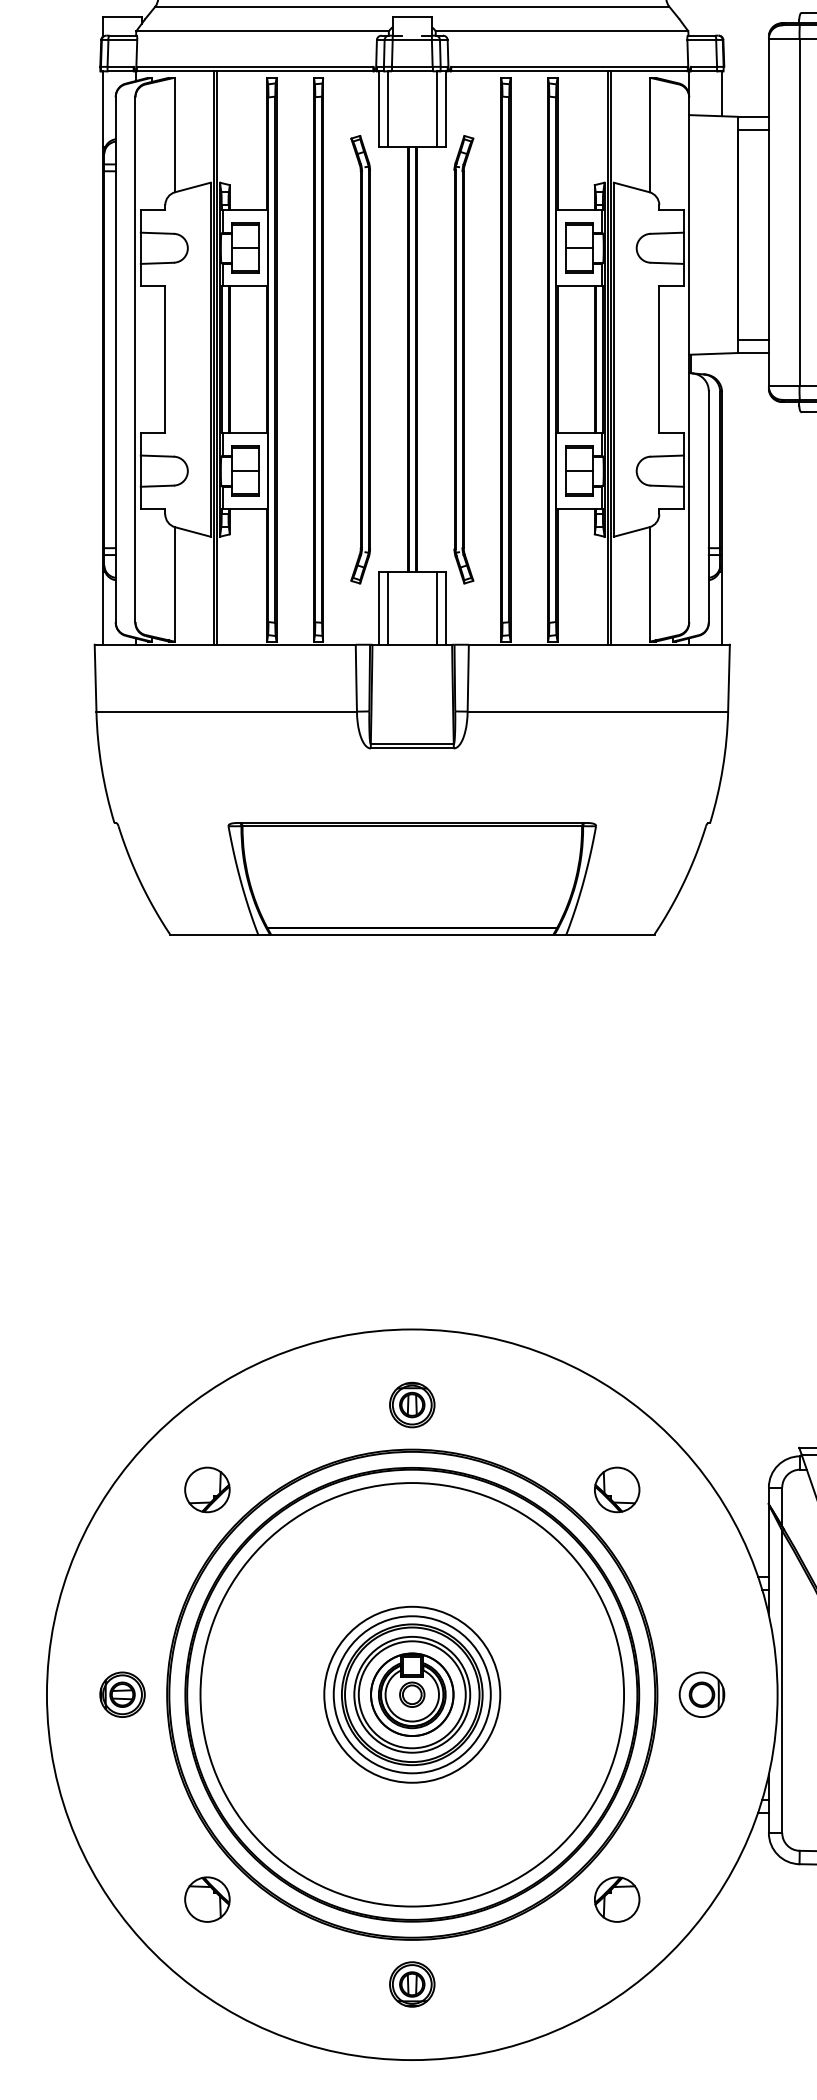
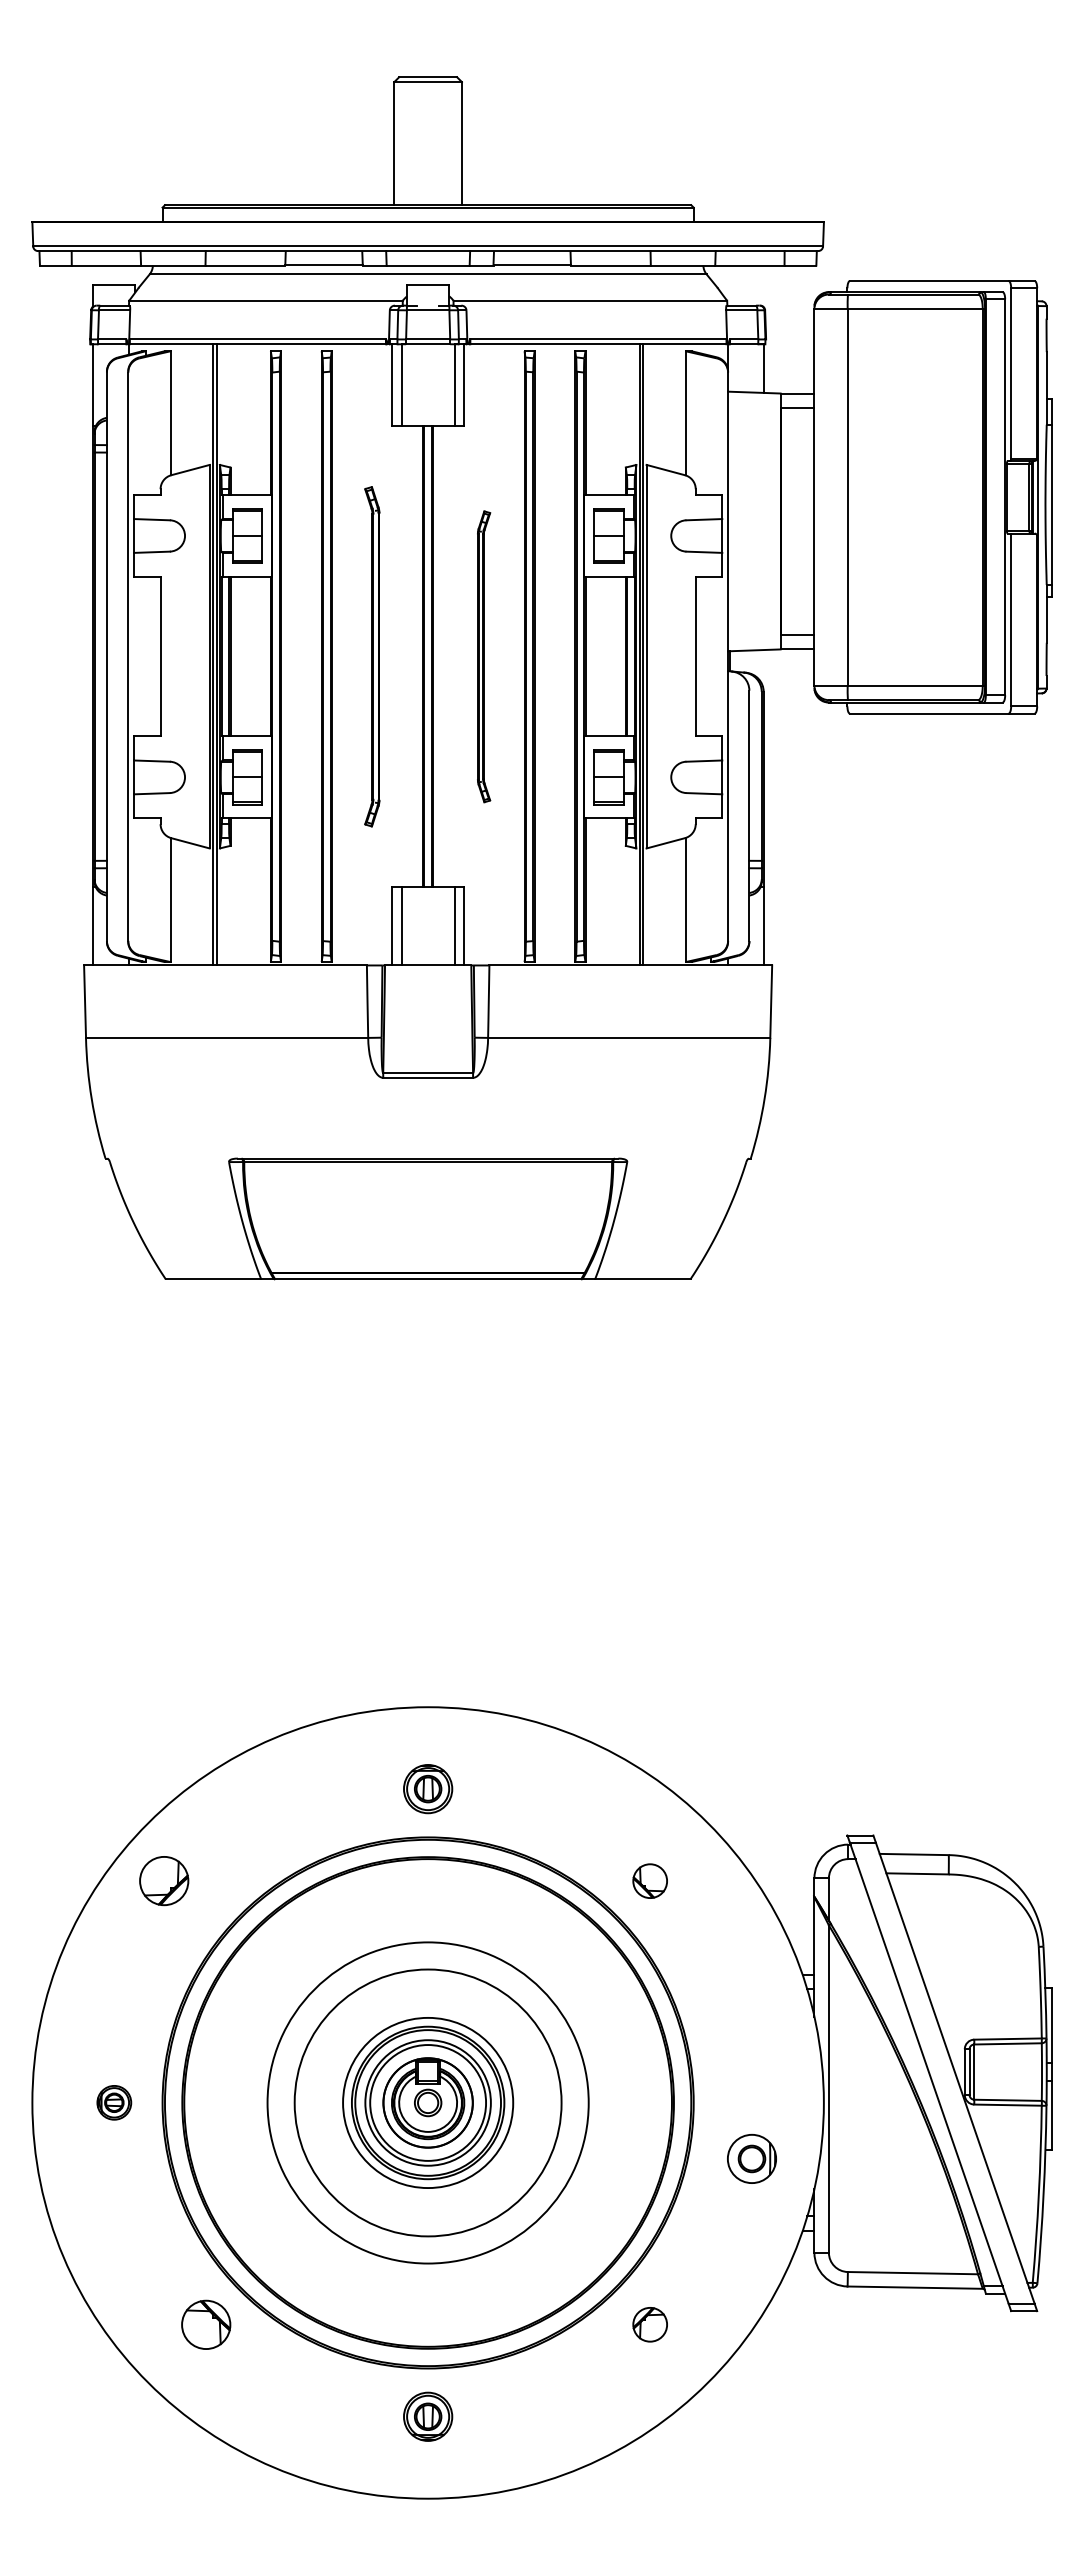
part: (360, 359) -> (372, 656), size x0.7
part: (463, 359) -> (483, 656), size x0.6
part: (207, 1490) -> (164, 1881), moved
part: (617, 1490) -> (650, 1881), size x0.7
part: (122, 1694) -> (114, 2102), size x0.7
circle: (411, 1694) -> (427, 2102), size x0.7
circle: (411, 1694) -> (427, 2102), size x1.4
part: (701, 1694) -> (751, 2158), moved
part: (617, 1899) -> (650, 2324), size x0.7

